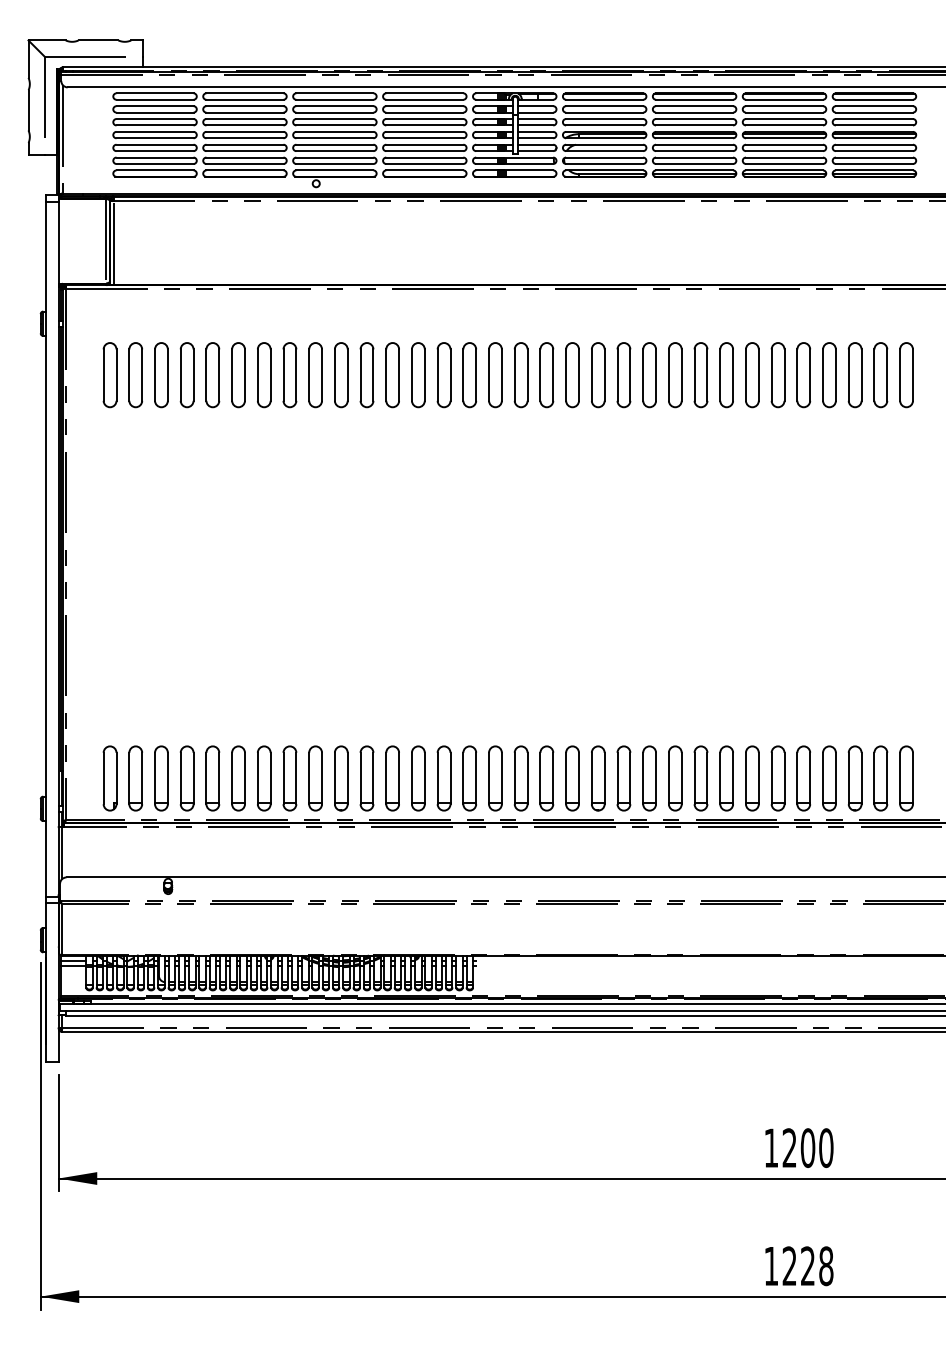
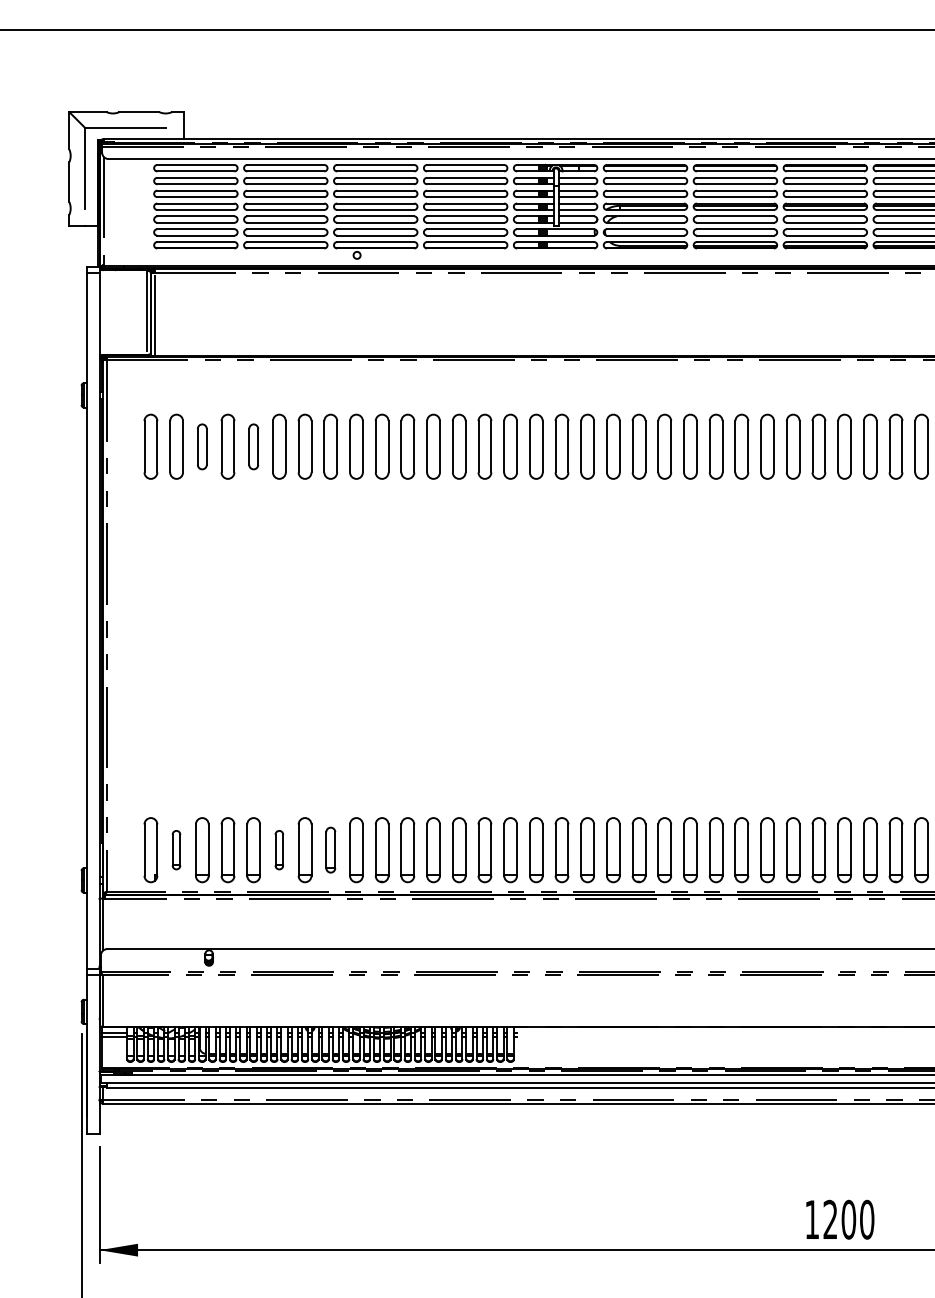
part: (161, 375) -> (202, 447), size x0.7
part: (212, 375) -> (253, 447), size x0.7
part: (135, 778) -> (176, 850), size x0.6
part: (238, 778) -> (279, 850), size x0.6
part: (289, 778) -> (330, 850), size x0.7

